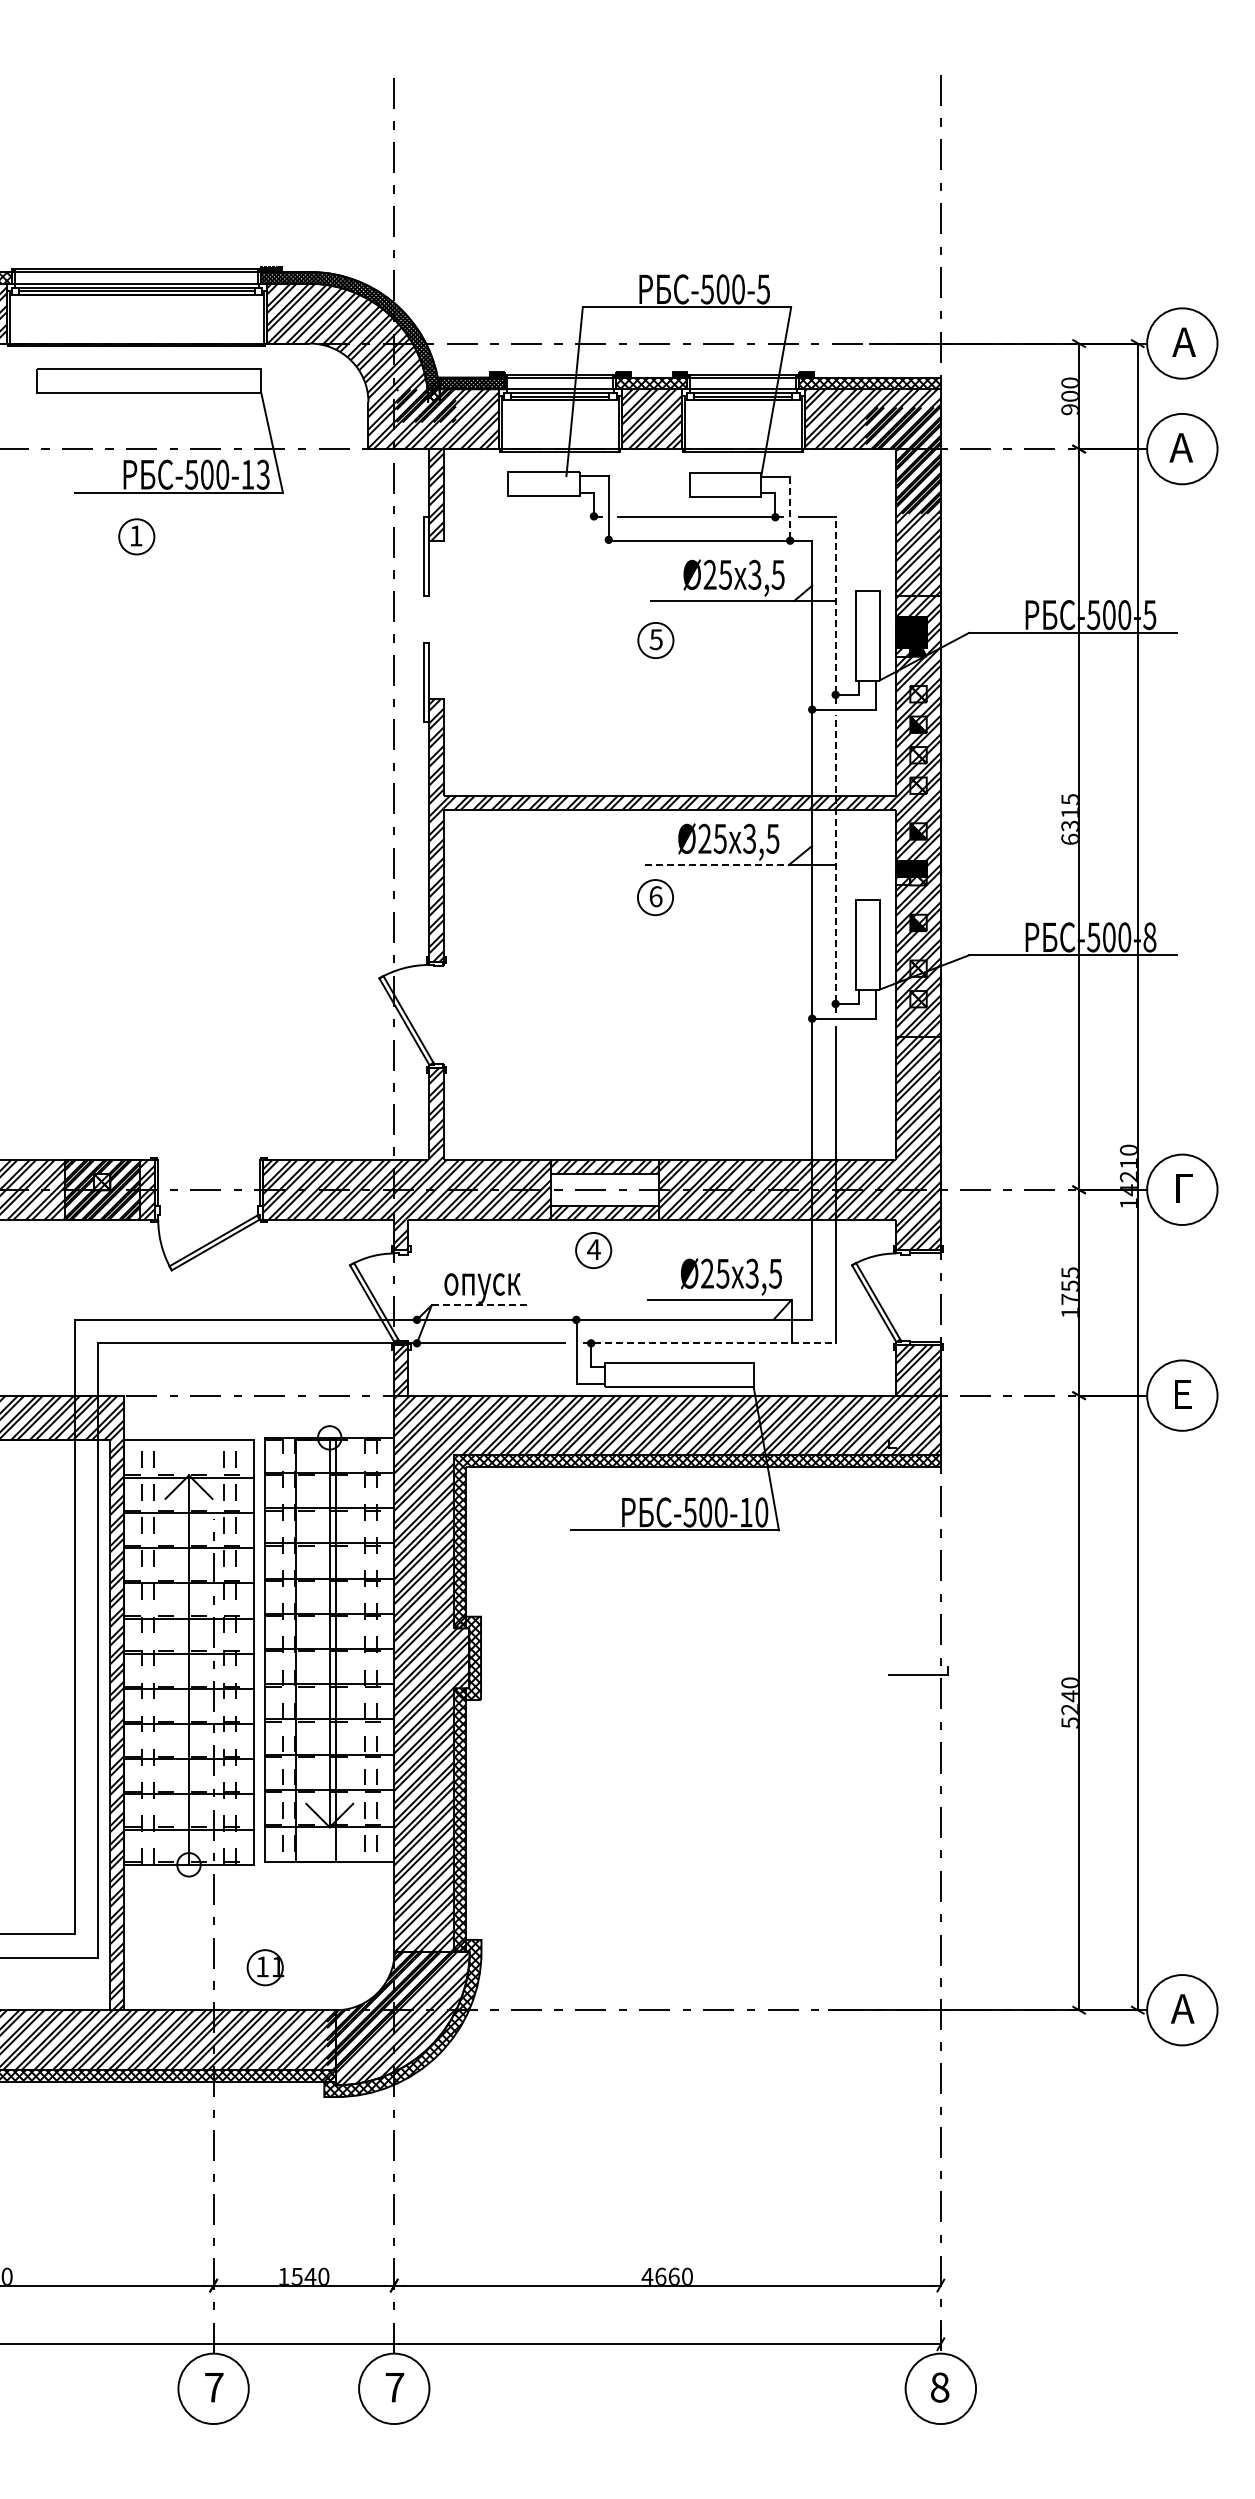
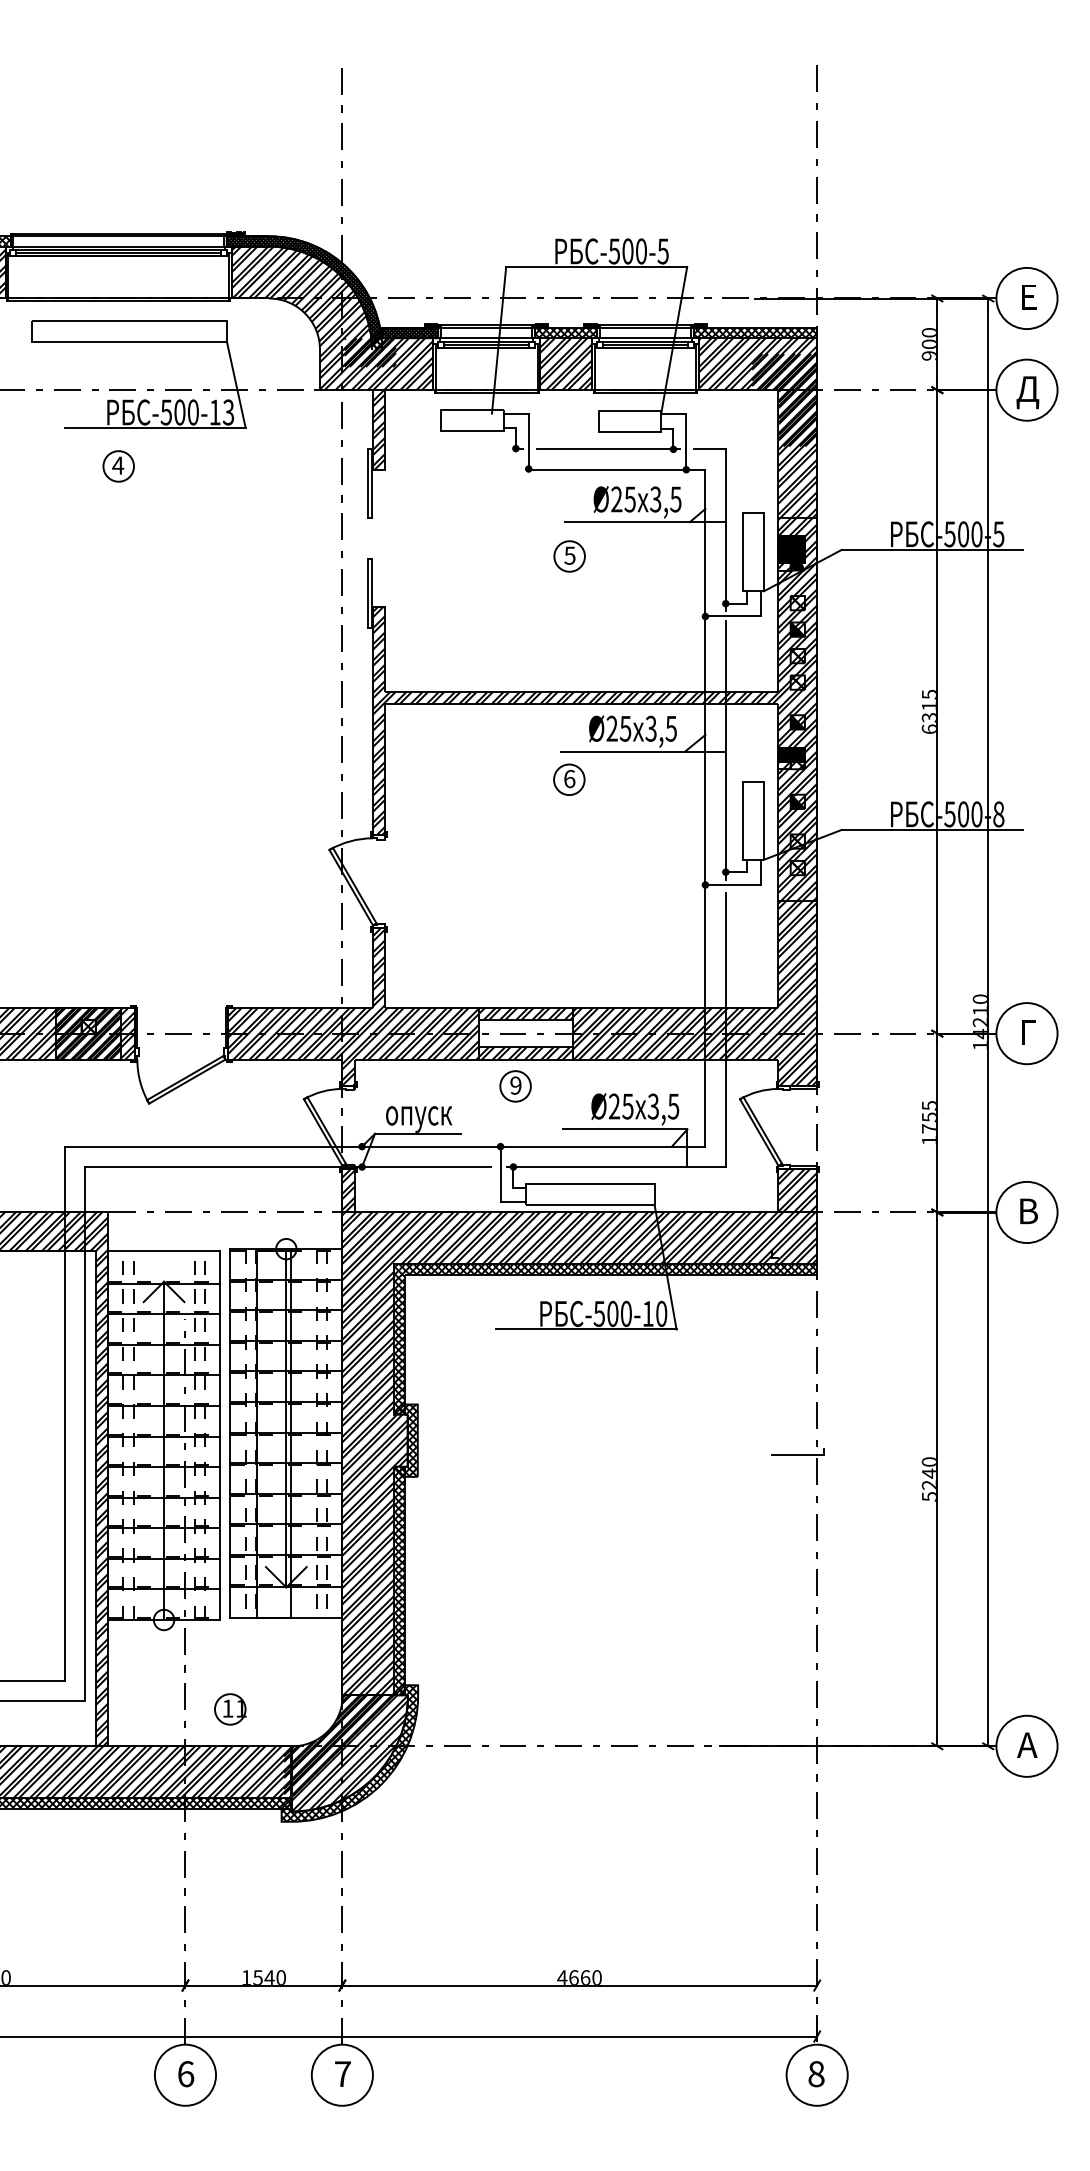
text: (1183, 341) -> (1027, 296), А -> Е
text: (1182, 451) -> (1027, 392), А -> Д
line: (790, 508) -> (686, 441), dashed -> solid
text: (136, 535) -> (118, 465), 1 -> 4
line: (835, 609) -> (725, 529), dashed -> solid
line: (835, 863) -> (725, 750), dashed -> solid
line: (717, 865) -> (623, 751), dashed -> solid
text: (593, 1249) -> (515, 1085), 4 -> 9
line: (481, 1305) -> (418, 1134), dashed -> solid
line: (709, 1343) -> (616, 1167), dashed -> solid
text: (1184, 1394) -> (1028, 1211), Е -> В
text: (214, 2387) -> (186, 2074), 7 -> 6

